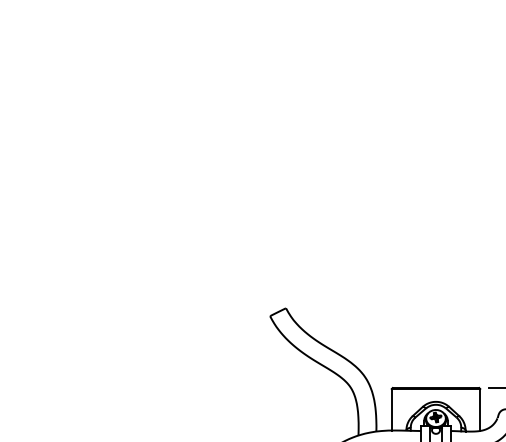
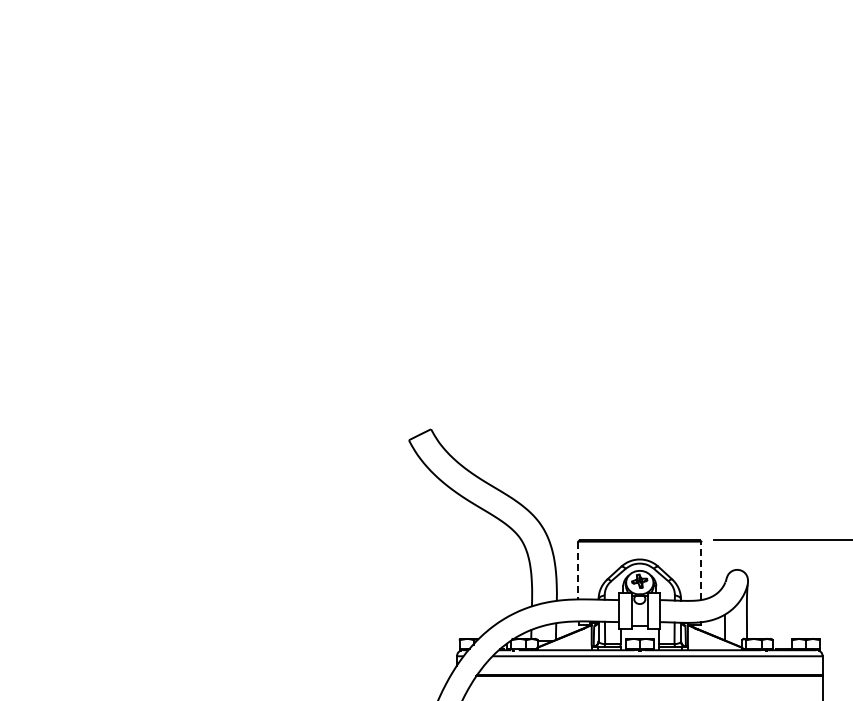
line: (391, 409) -> (578, 570), solid -> dashed
line: (480, 409) -> (701, 570), solid -> dashed

